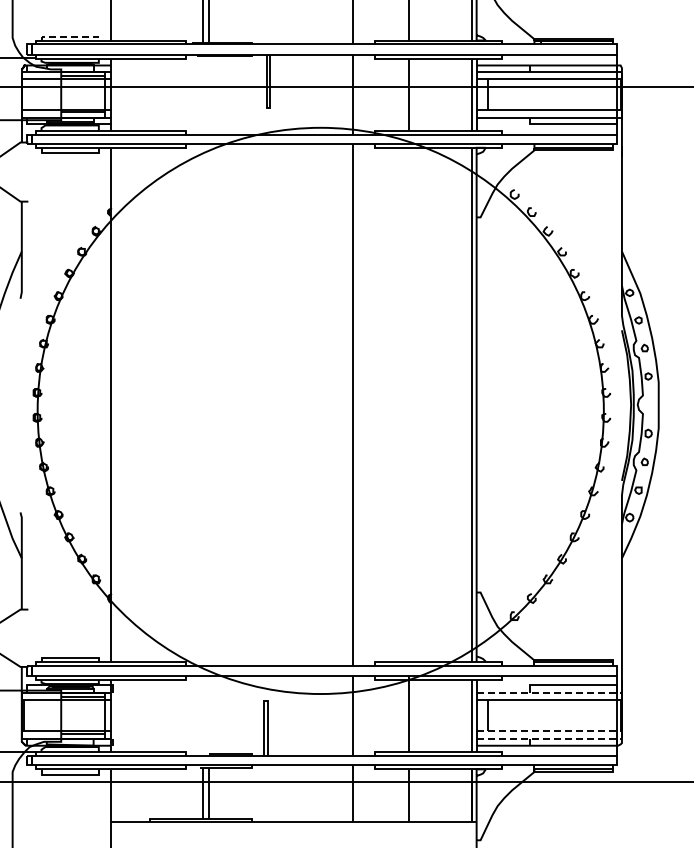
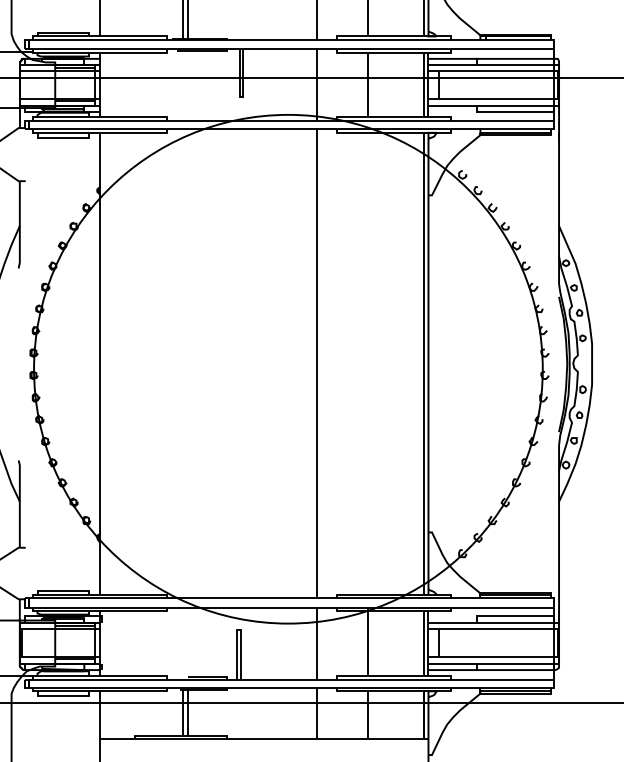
line: (70, 36) -> (63, 32), dashed -> solid
line: (549, 693) -> (493, 623), dashed -> solid
line: (549, 731) -> (493, 657), dashed -> solid
line: (549, 739) -> (493, 664), dashed -> solid

